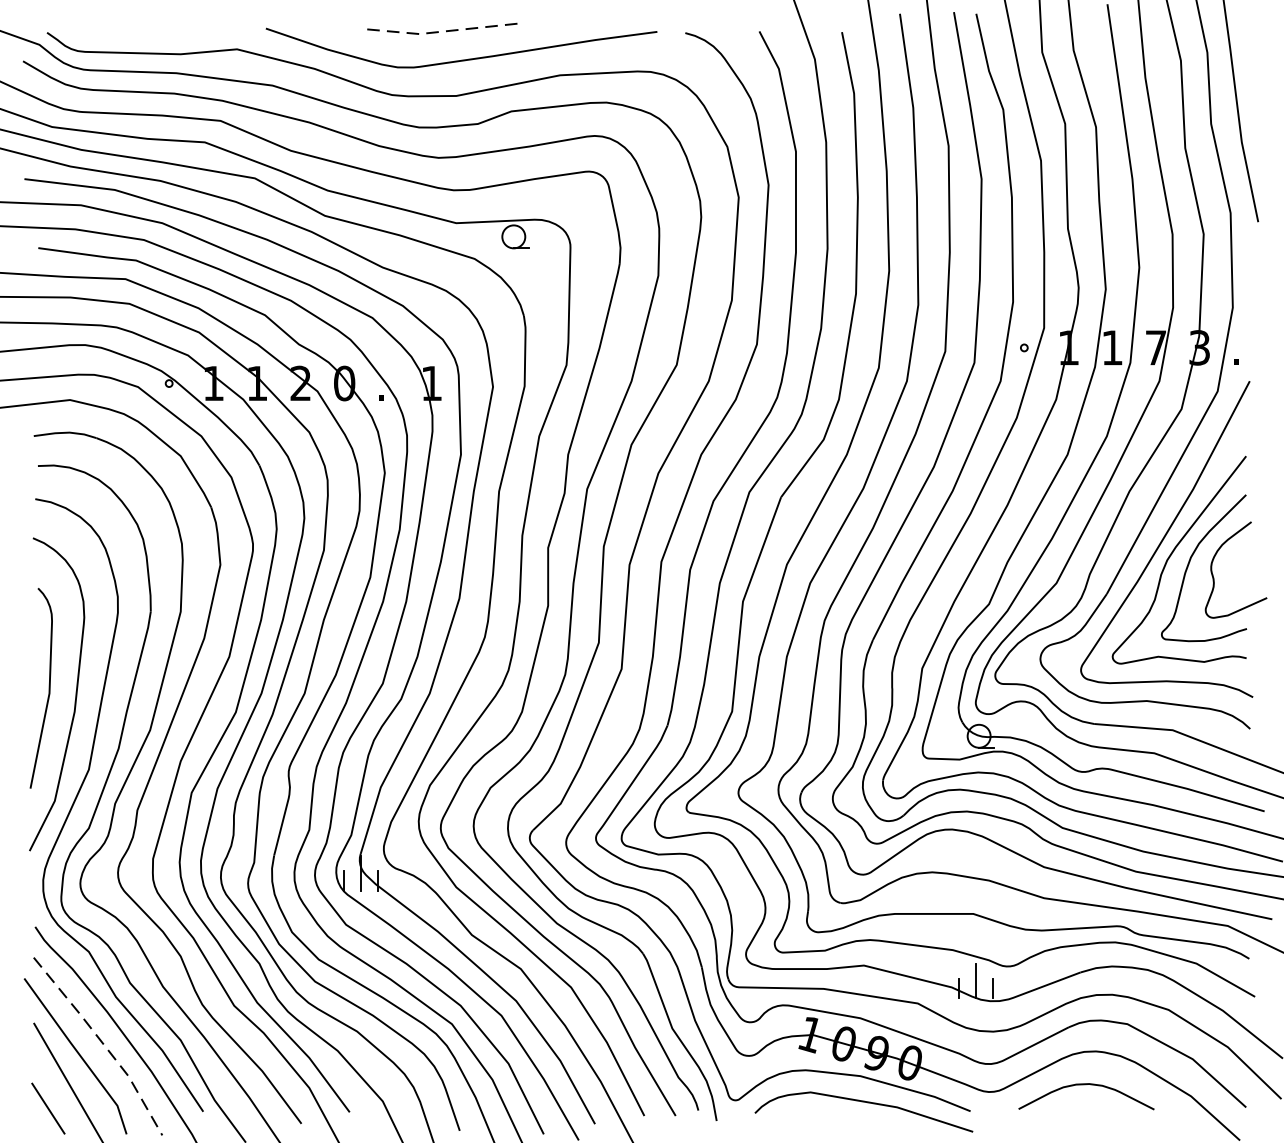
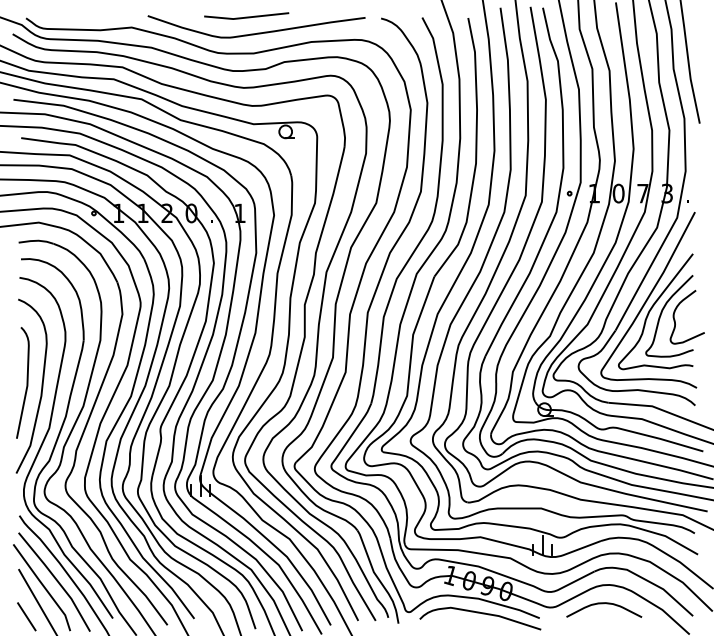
line: (443, 31) -> (246, 17), dashed -> solid
text: (1112, 347) -> (618, 193), 1 -> 0
line: (103, 1043) -> (57, 580), dashed -> solid

